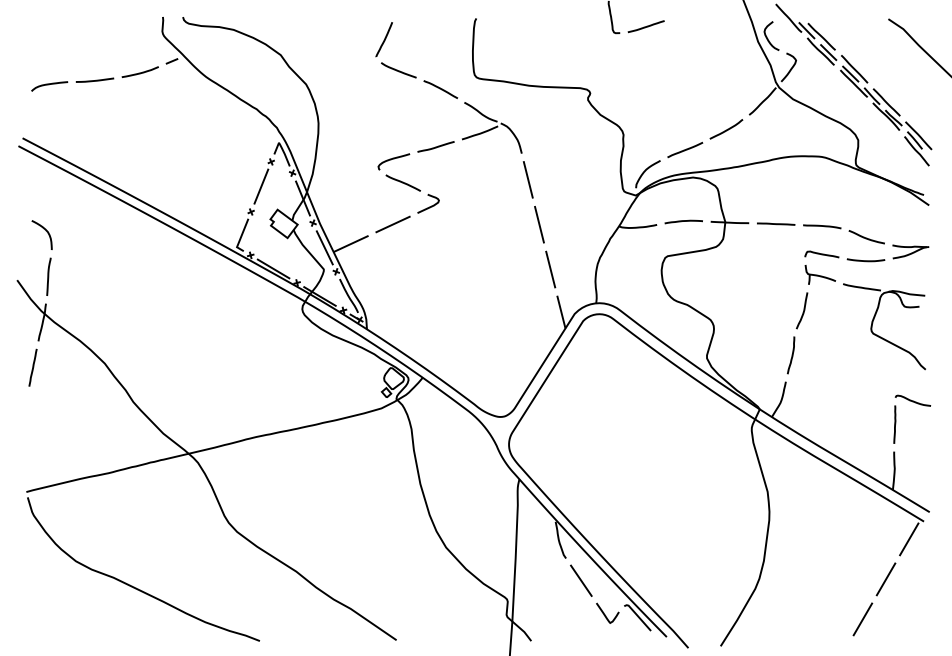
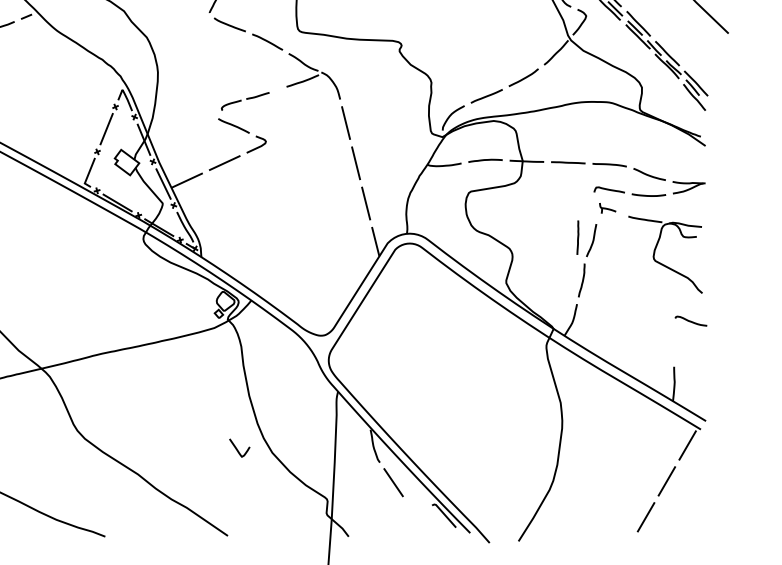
part: (415, 155) -> (244, 101), size x0.7
part: (819, 274) -> (607, 207), size x0.6
line: (894, 424) -> (577, 237), moved
curve: (605, 614) -> (237, 449), moved

